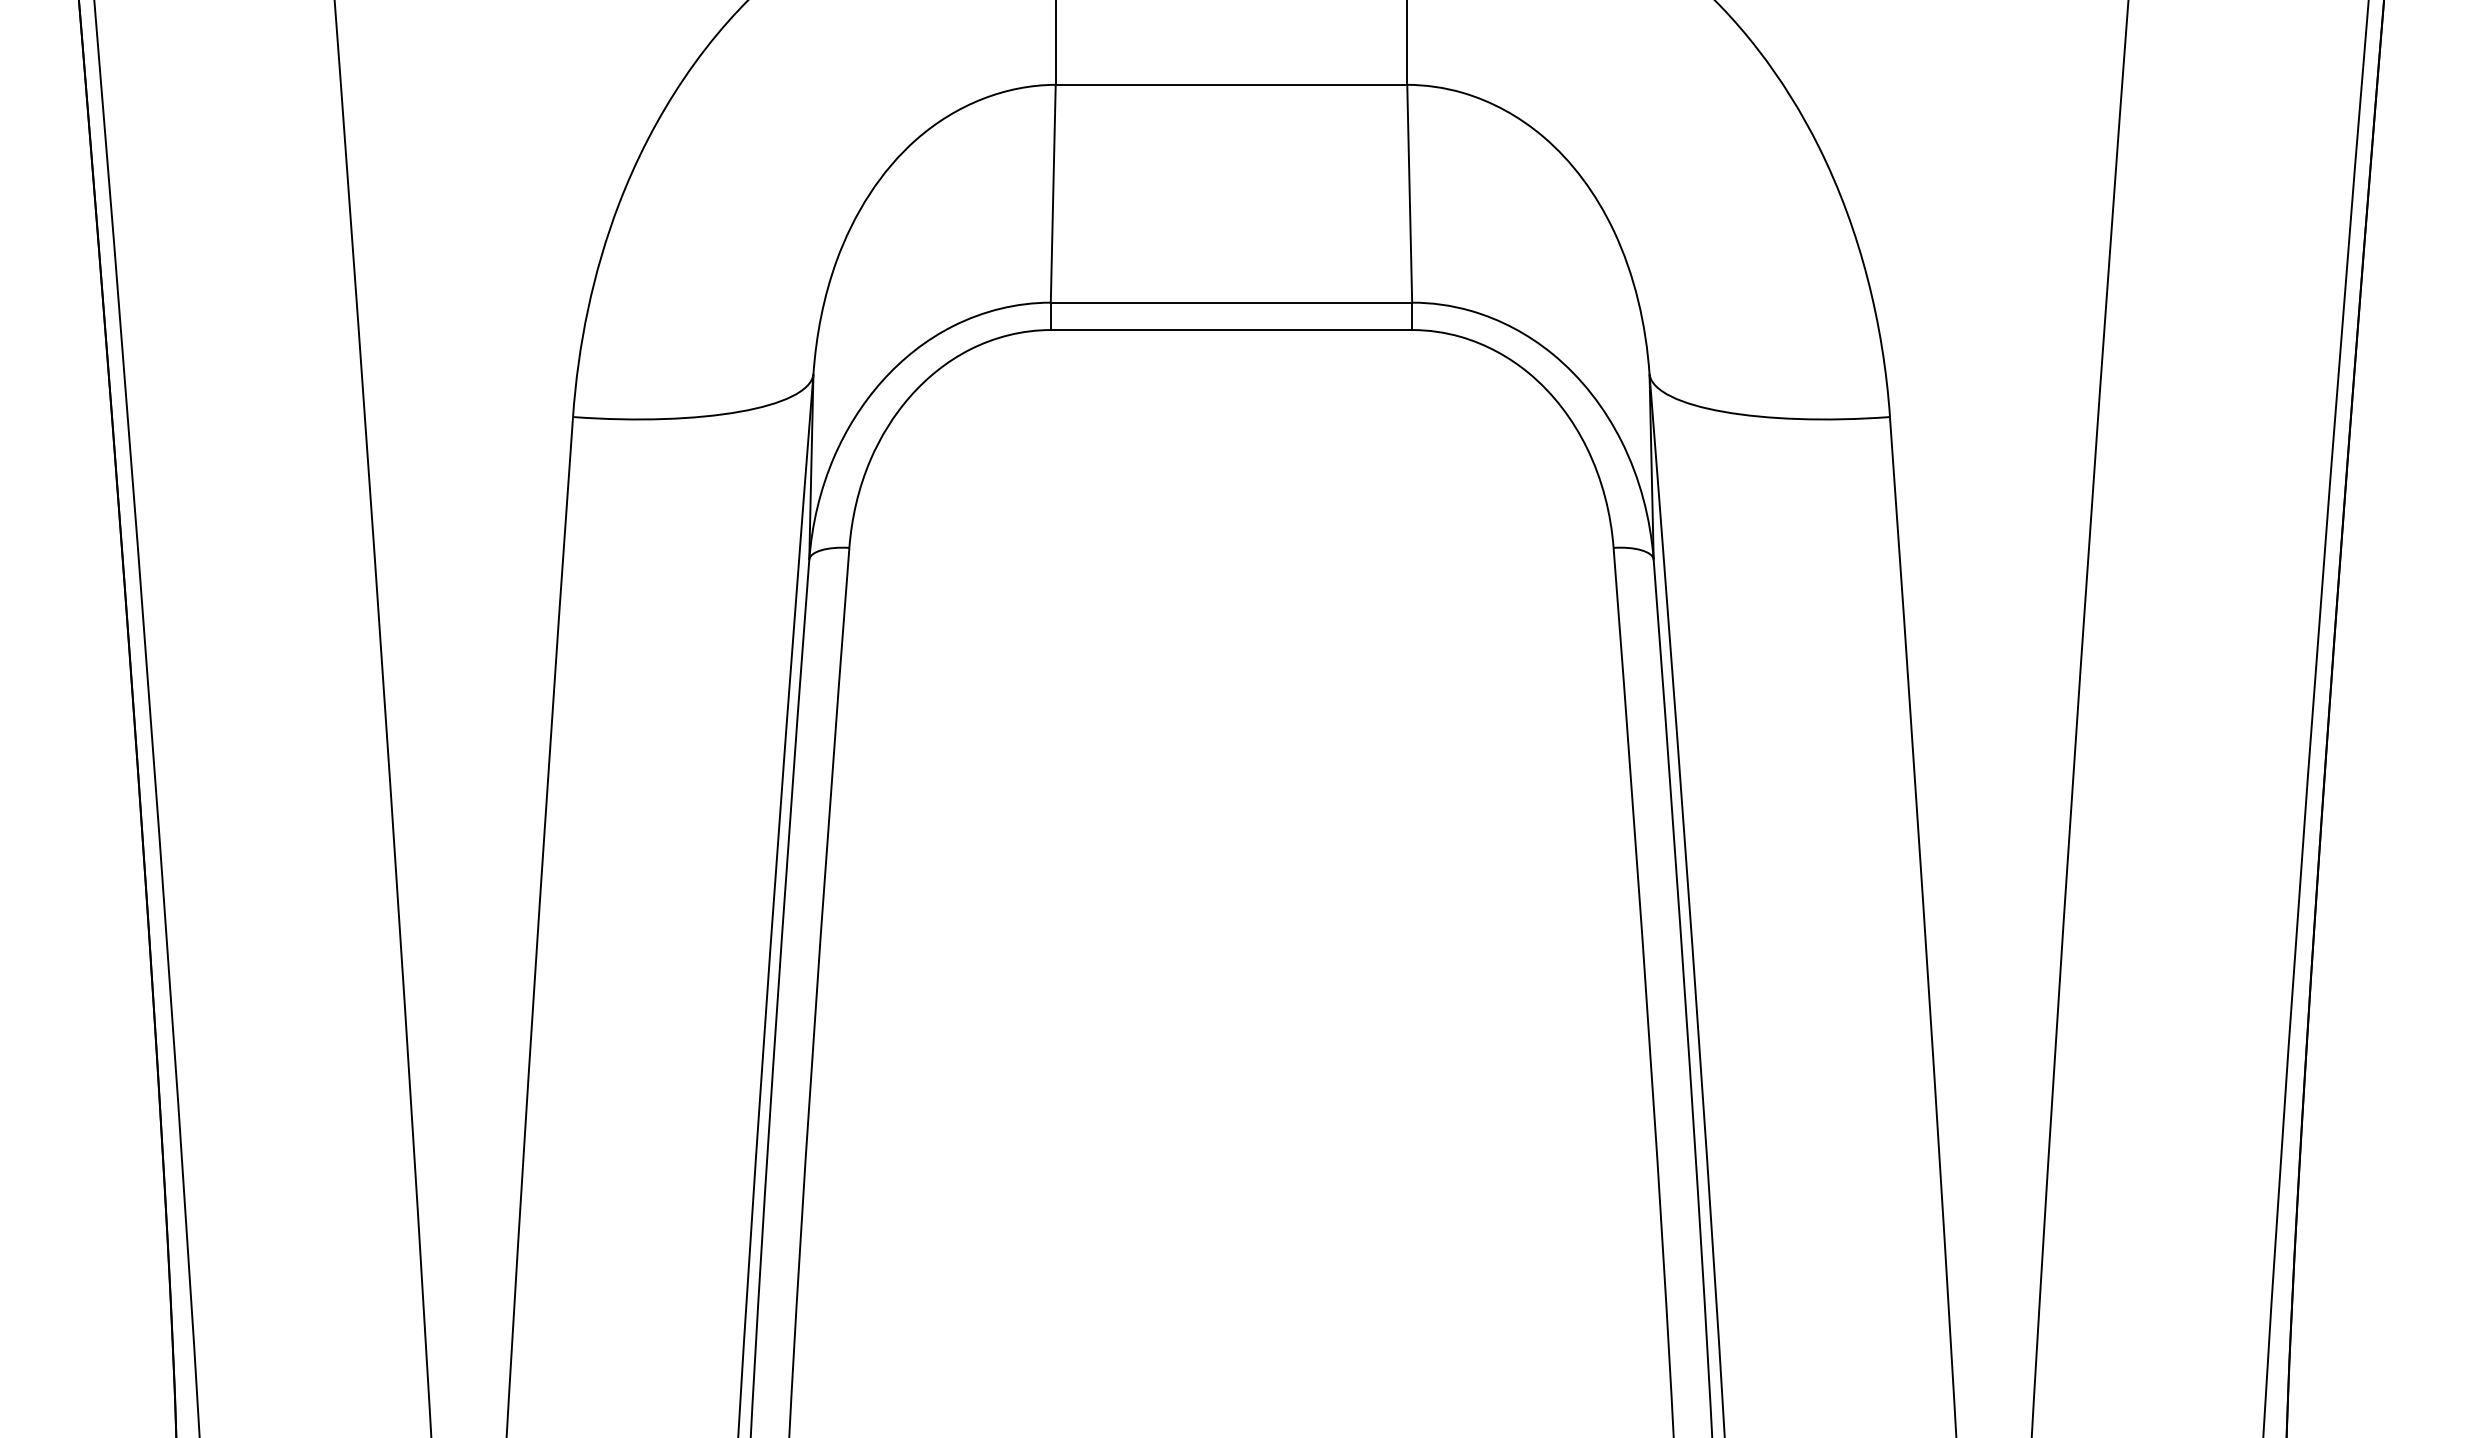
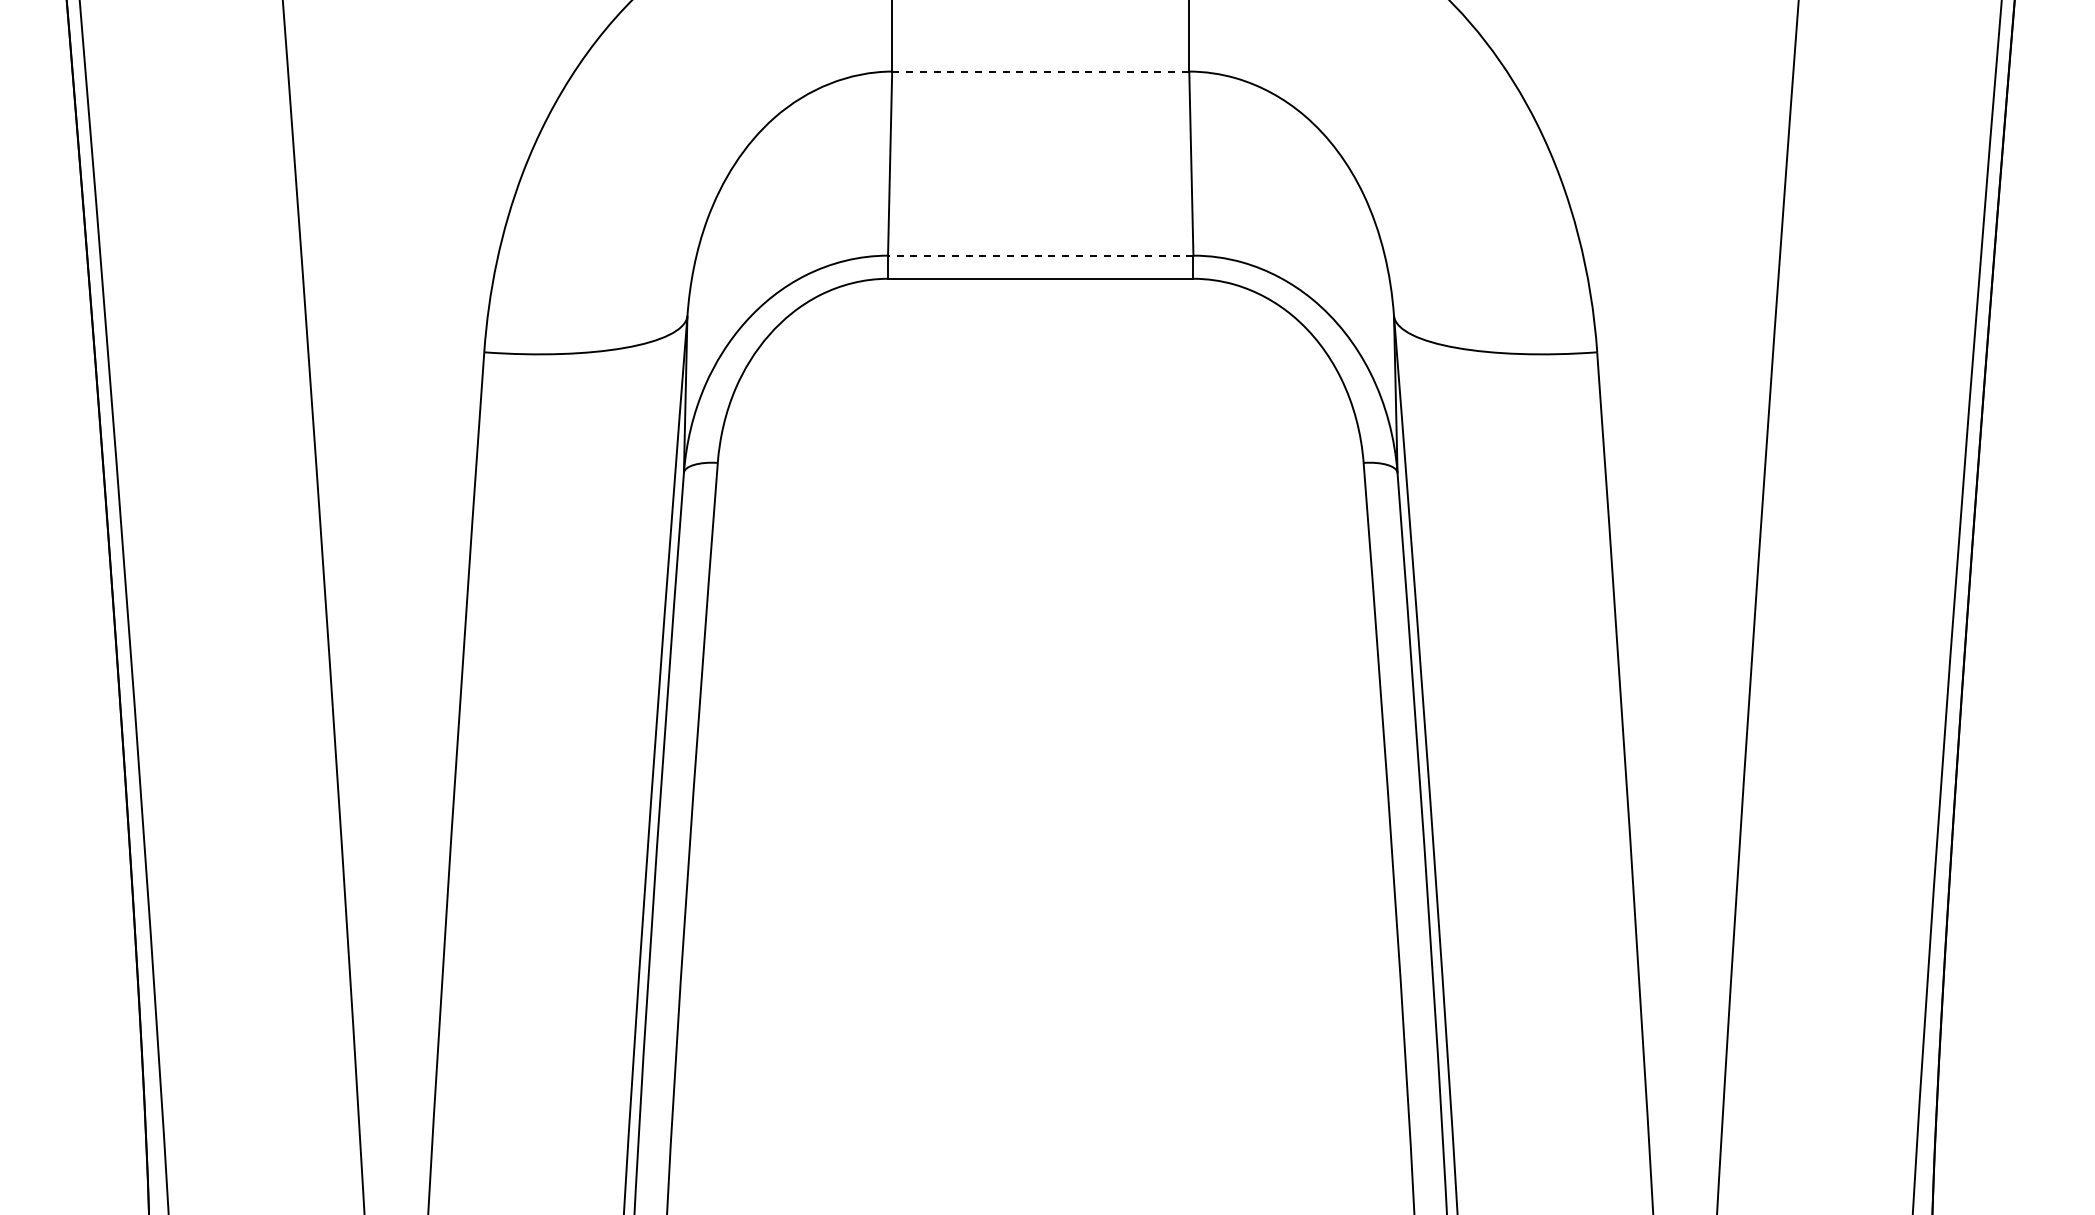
line: (1231, 84) -> (1040, 71), solid -> dashed
line: (1231, 302) -> (1040, 255), solid -> dashed

